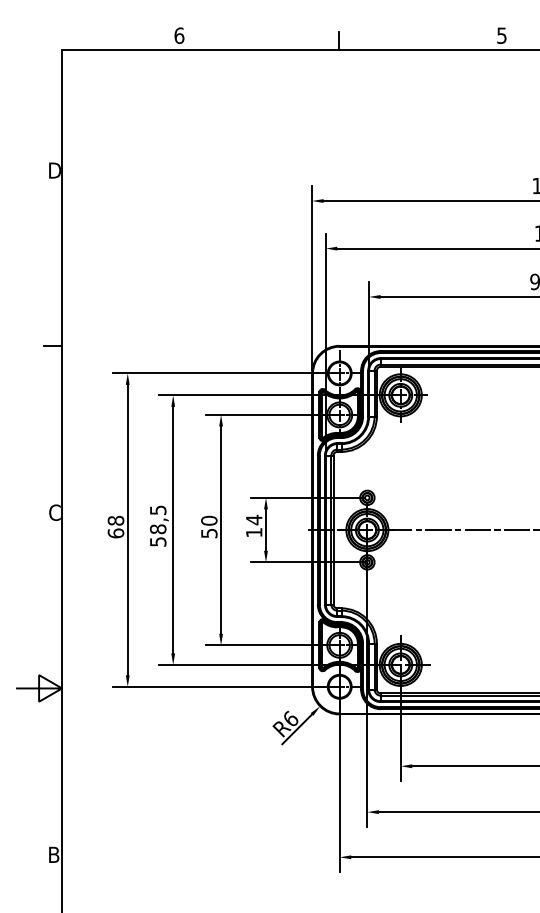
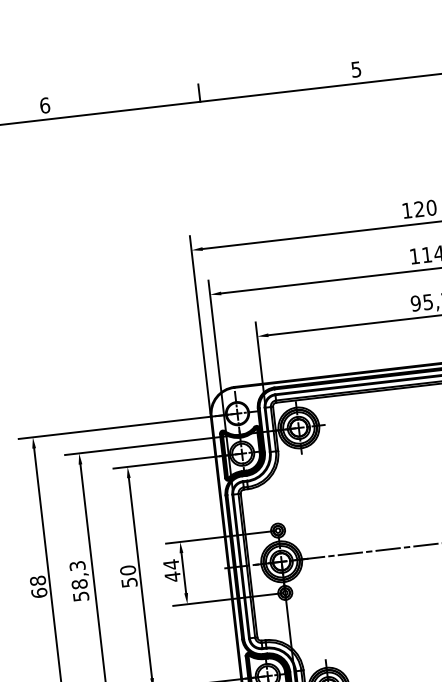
text: (157, 509) -> (76, 565), 58,5 -> 58,3
text: (254, 532) -> (173, 576), 14 -> 44

